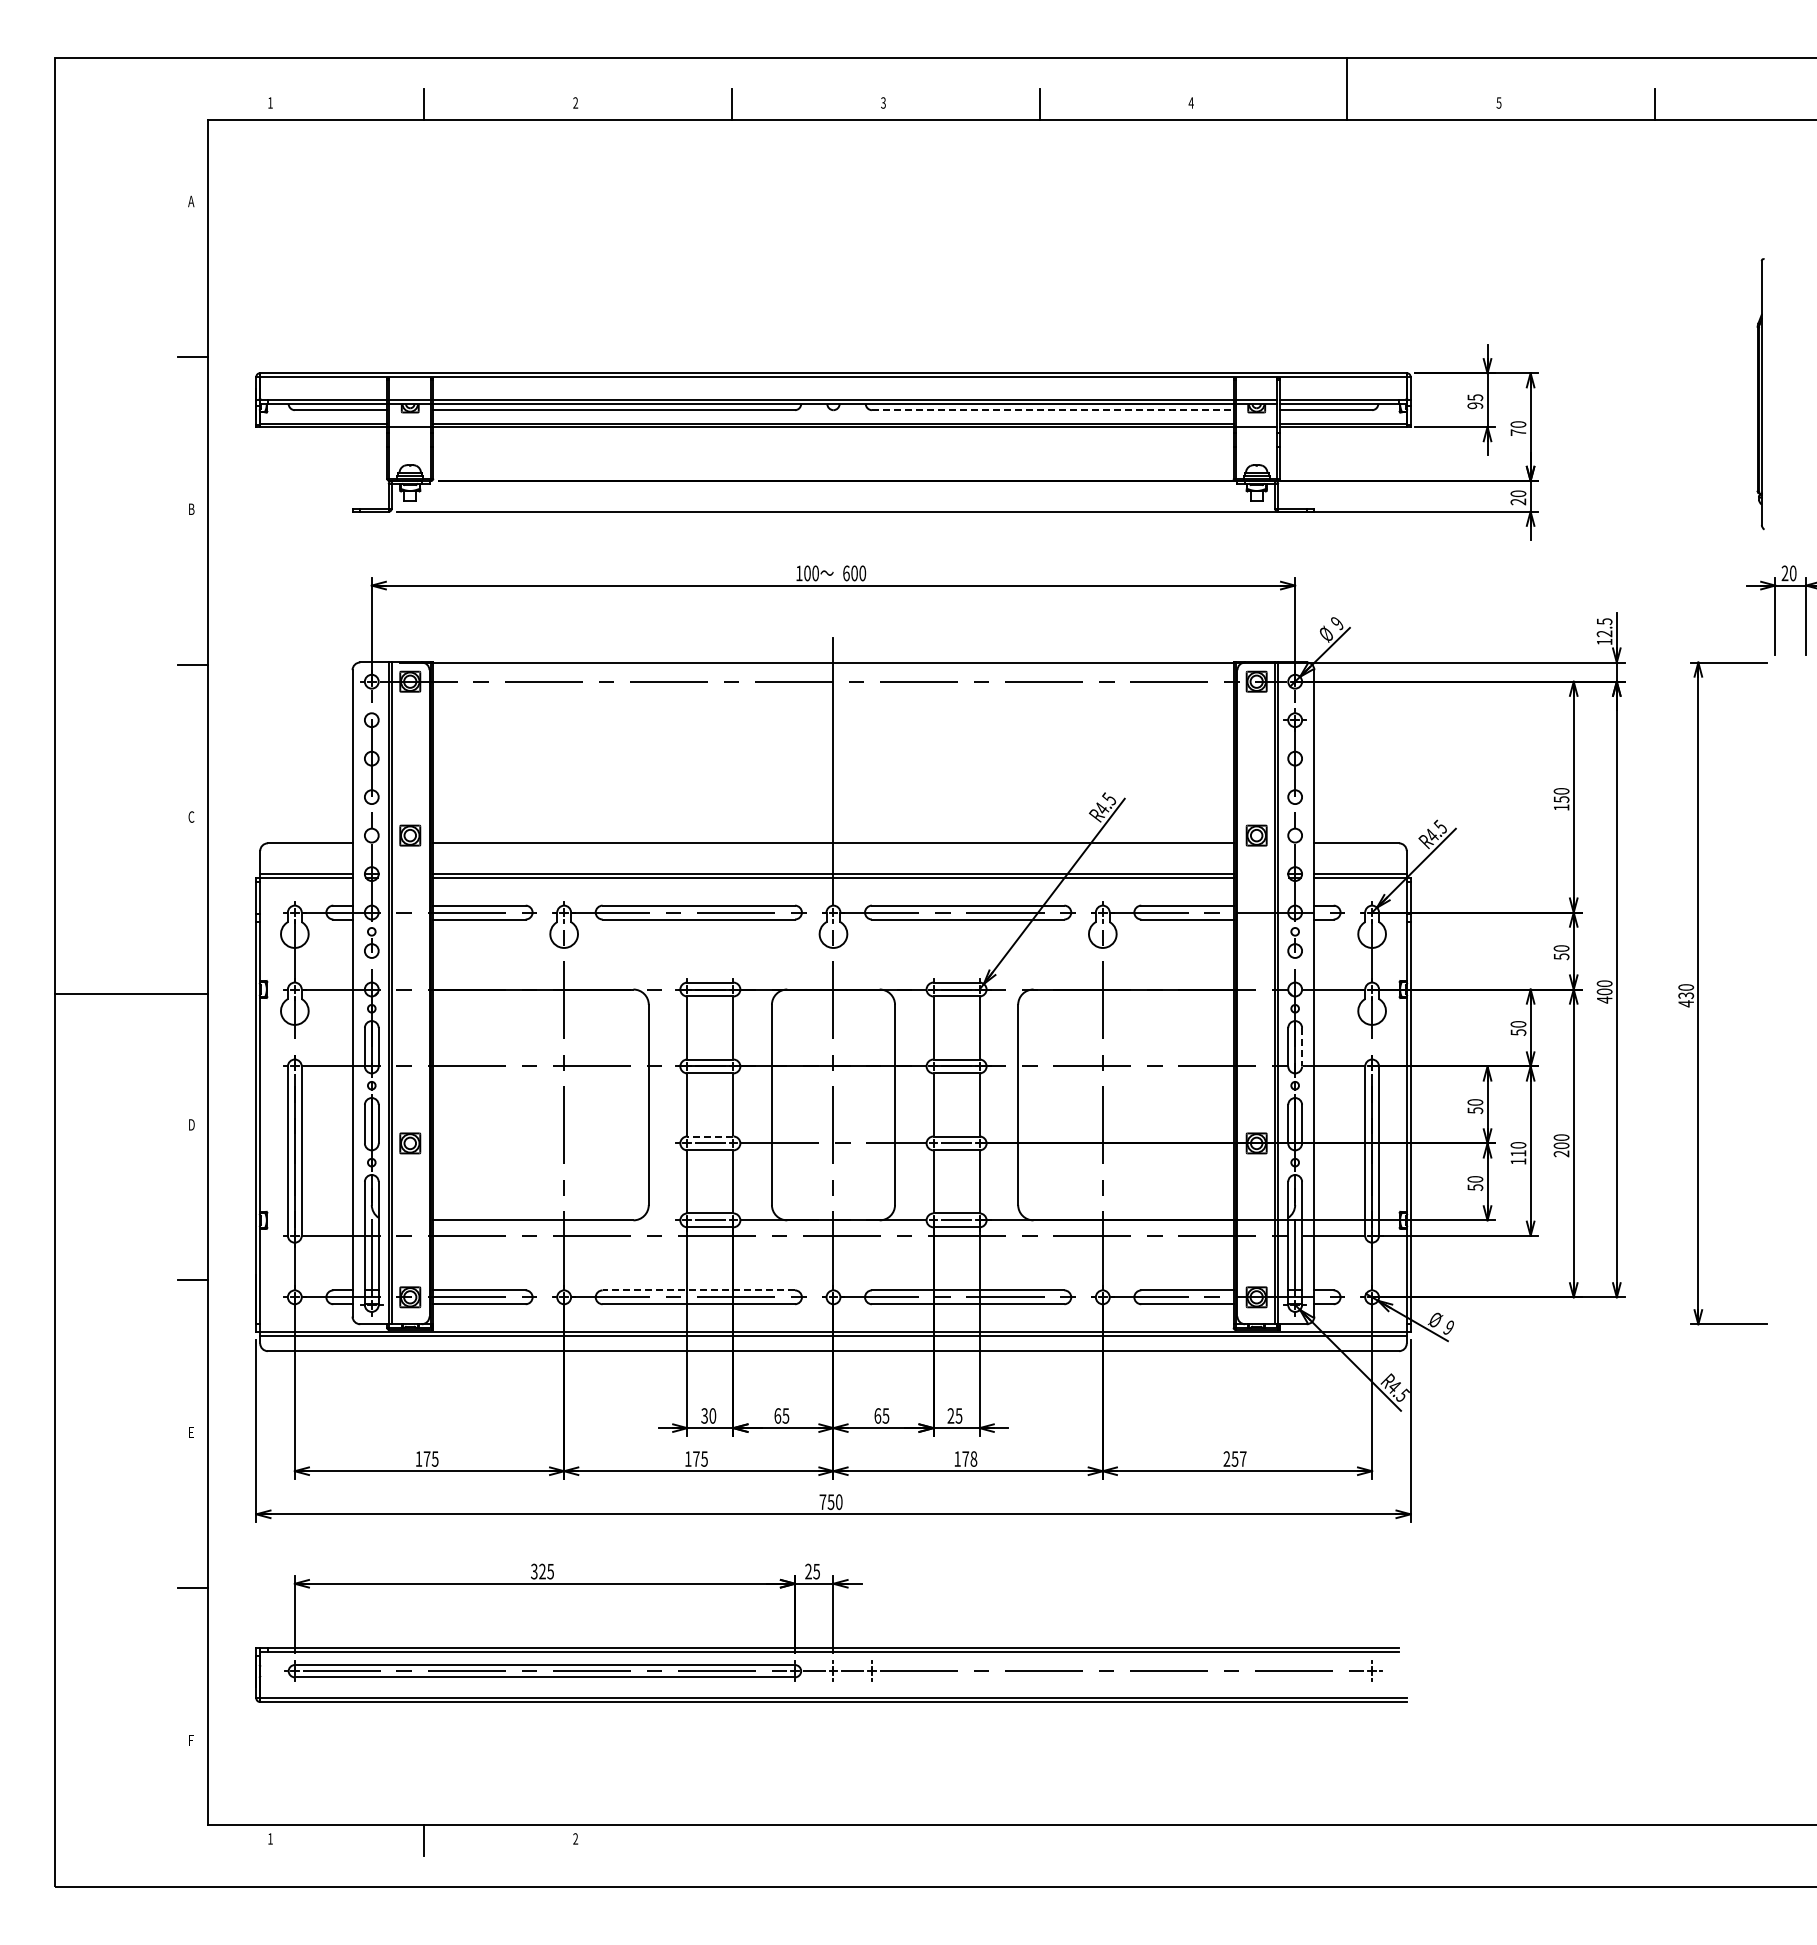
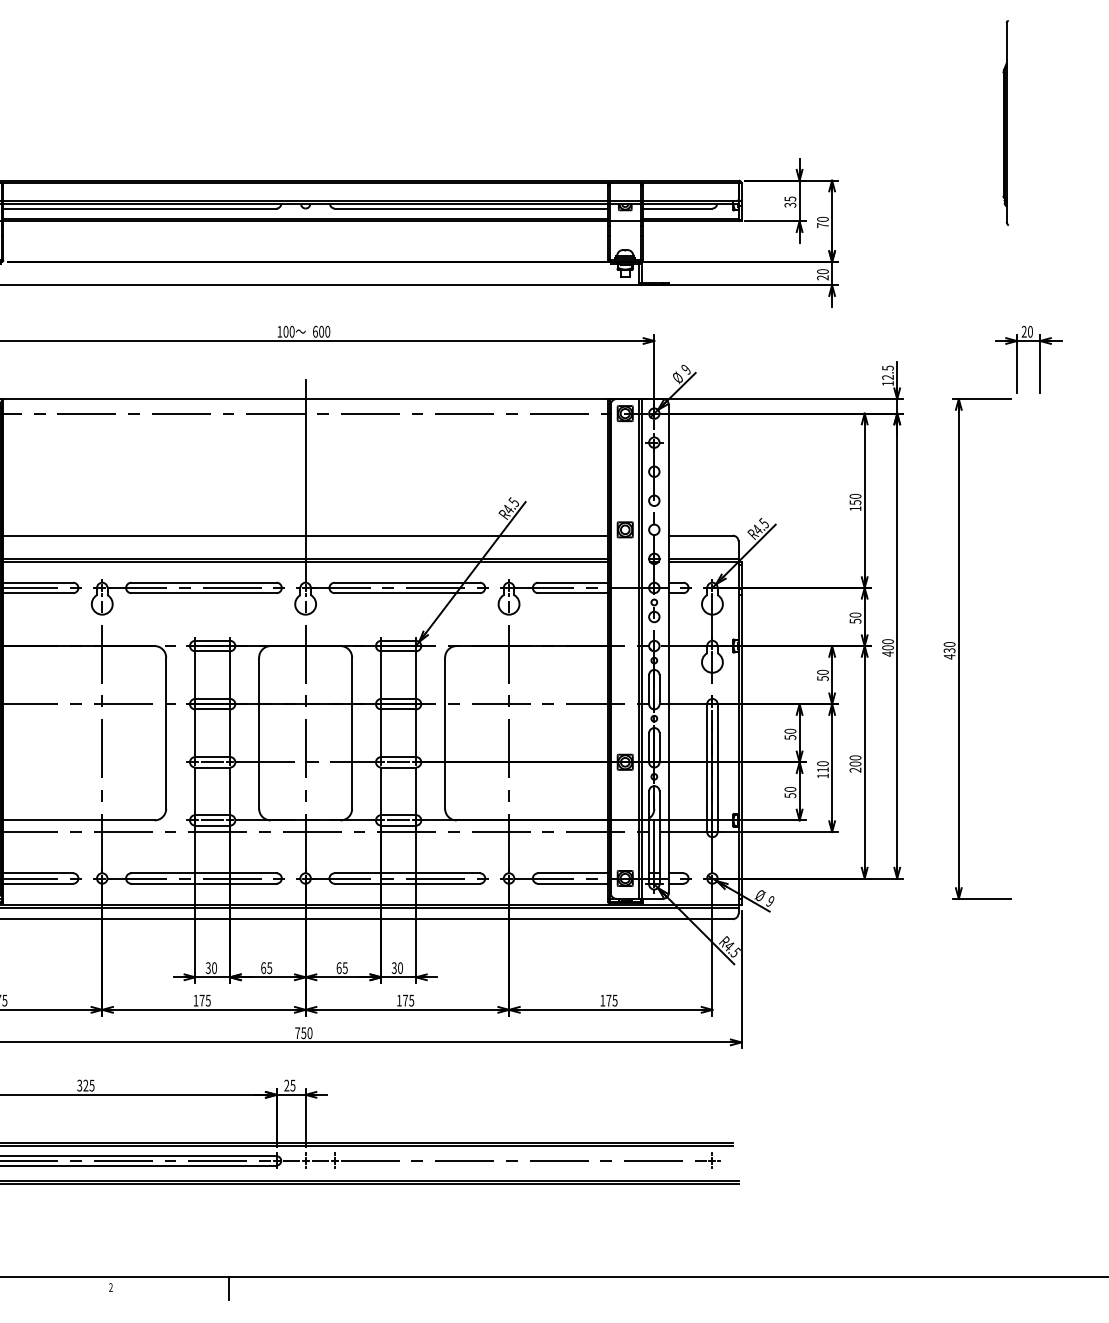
part: (1760, 394) -> (1005, 123), moved
text: (1475, 405) -> (790, 205), 95 -> 35
line: (1052, 410) -> (471, 208), dashed -> solid
line: (1302, 1047) -> (659, 689), dashed -> solid
line: (709, 1136) -> (212, 757), dashed -> solid
line: (698, 1290) -> (203, 873), dashed -> solid
text: (954, 1415) -> (397, 967), 25 -> 30
text: (973, 1458) -> (411, 1000), 178 -> 175
text: (1234, 1458) -> (608, 1000), 257 -> 175
line: (731, 1840) -> (228, 1288), added

